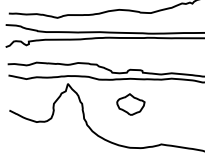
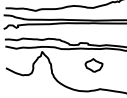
part: (130, 104) -> (93, 65), moved

